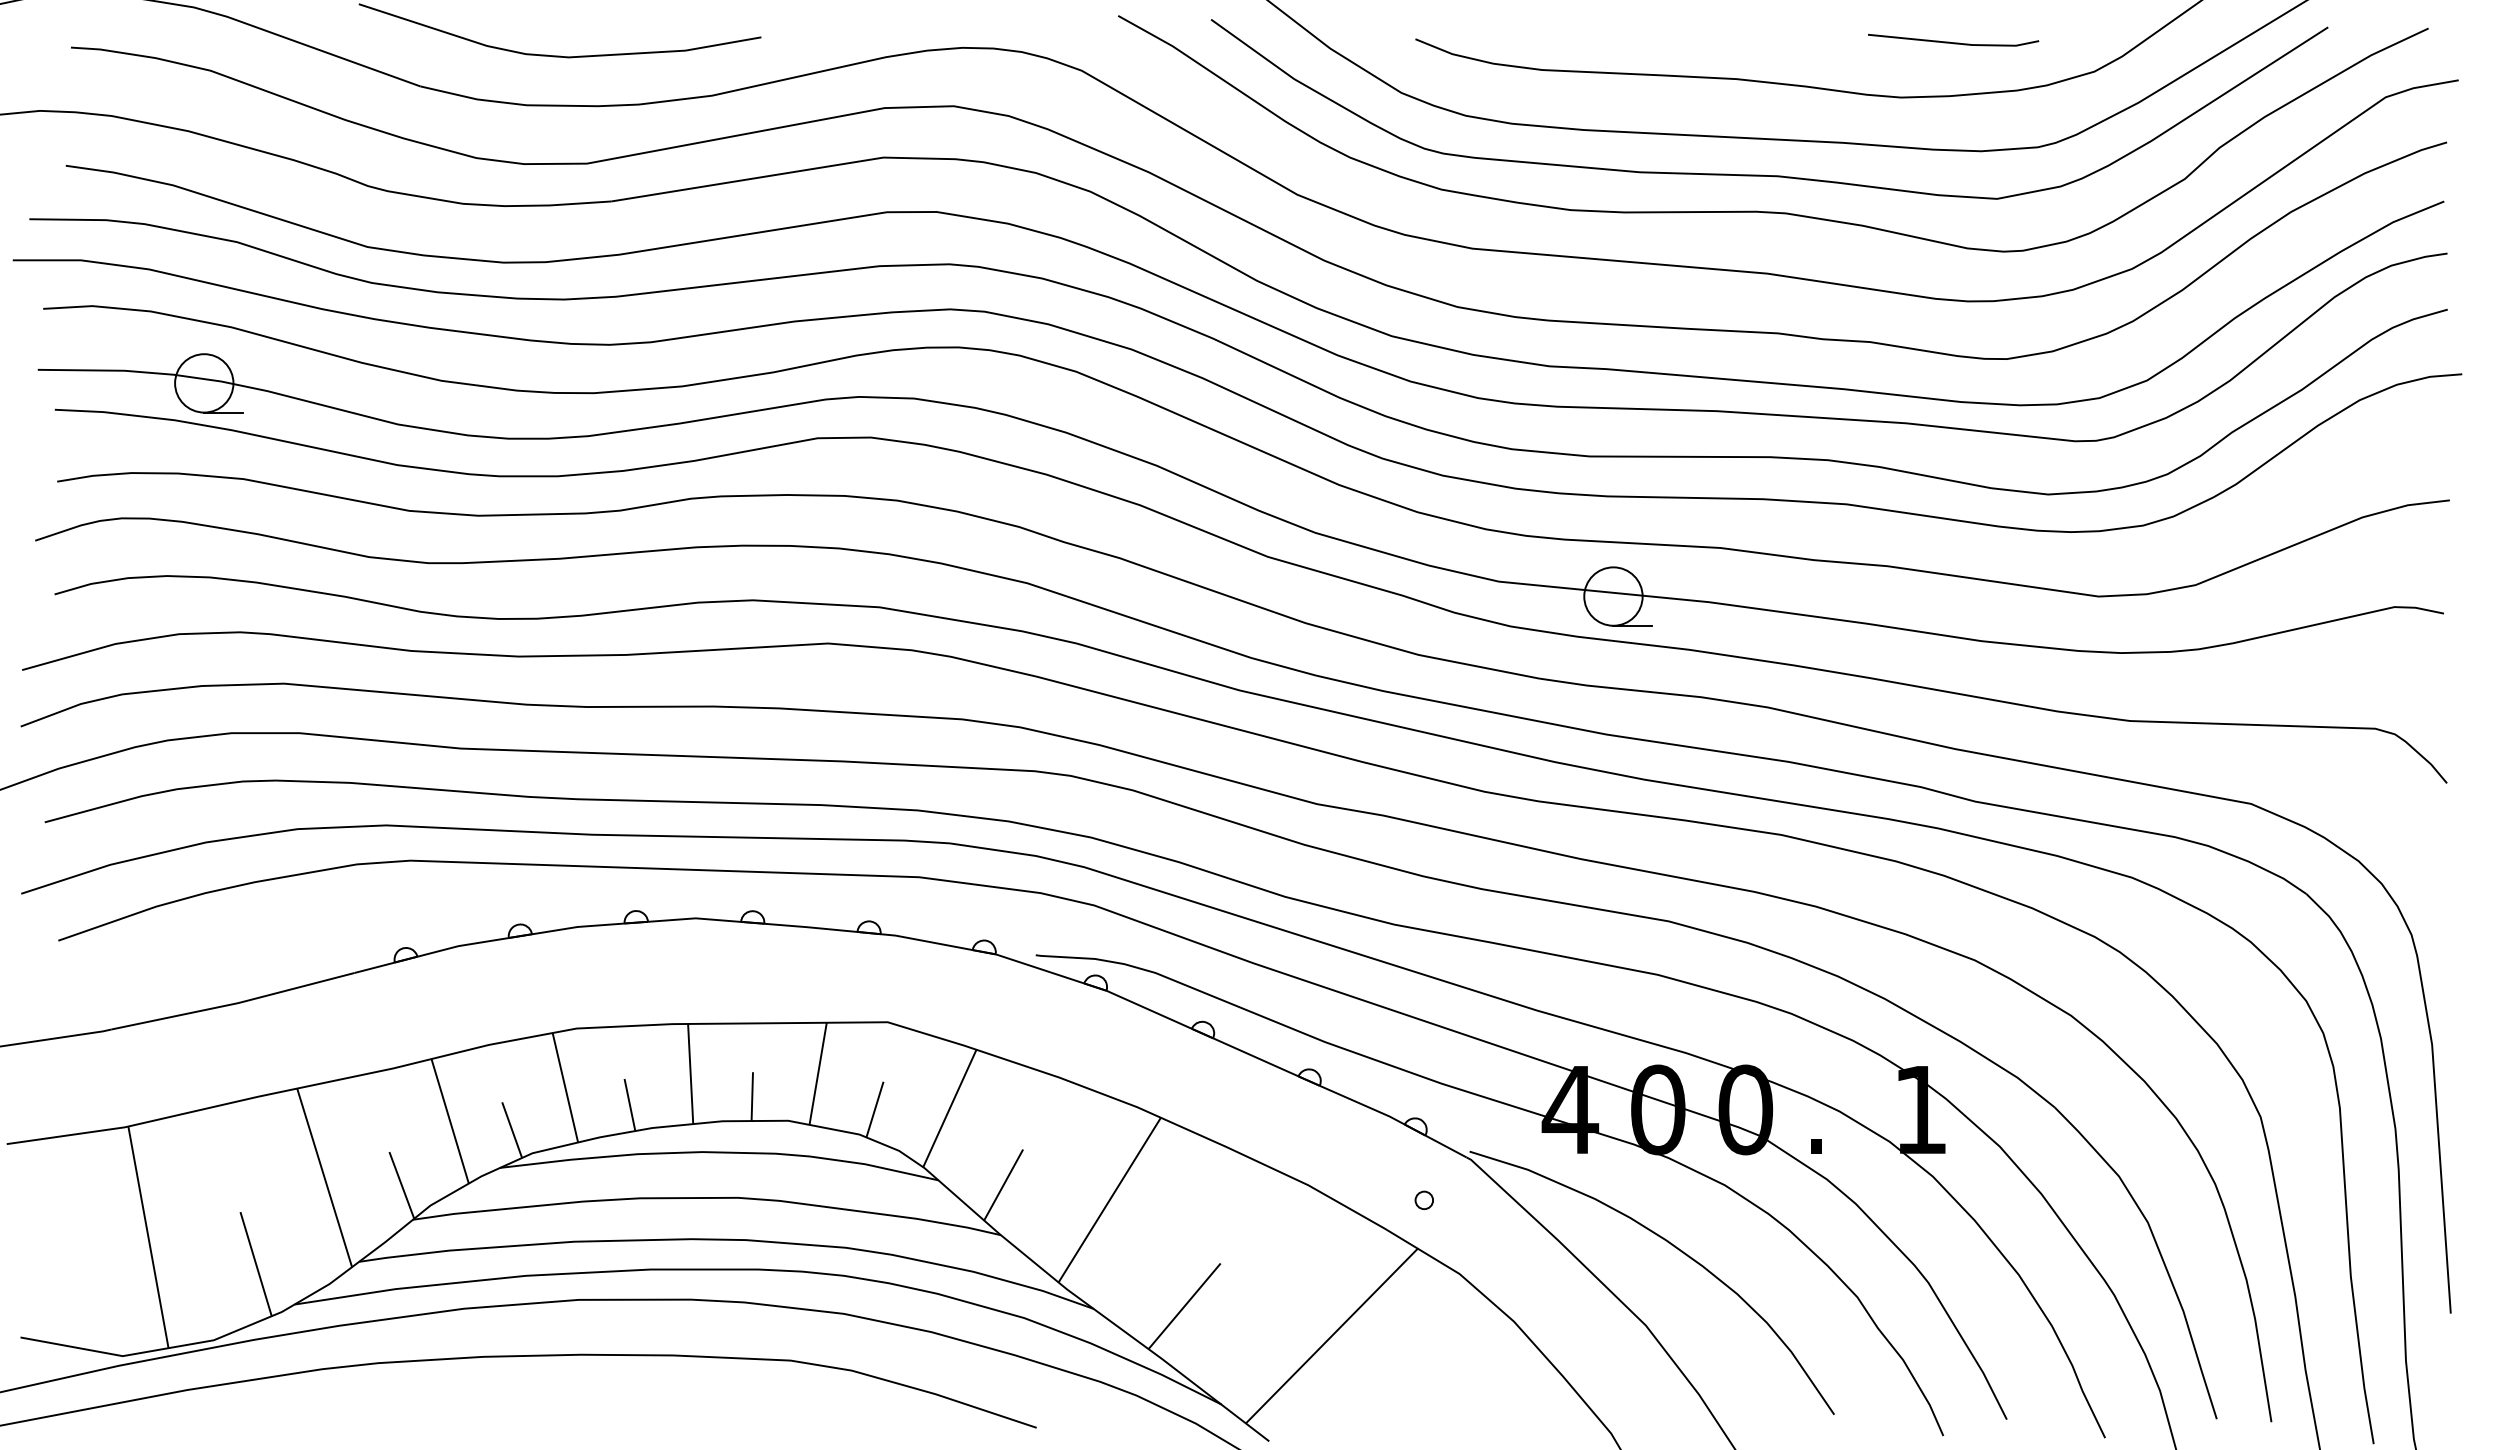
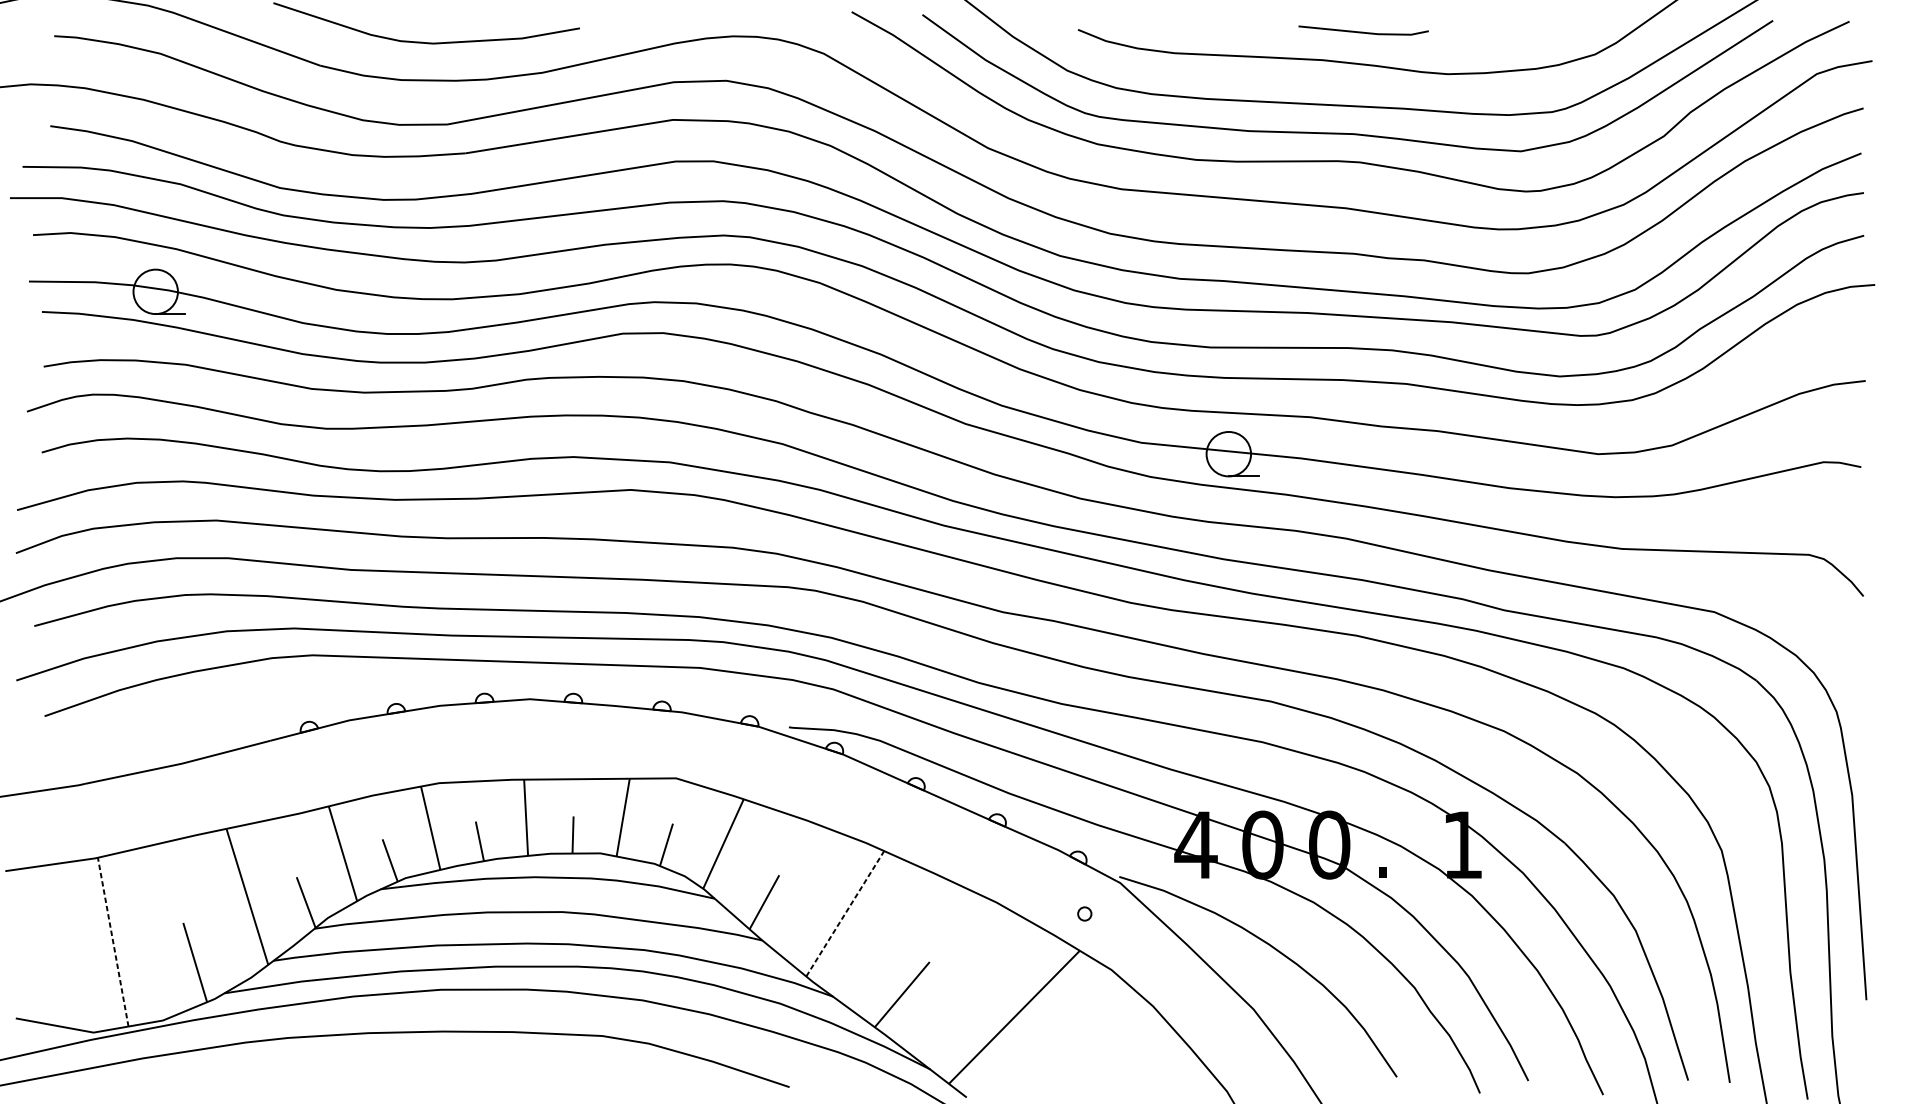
line: (1953, 42) -> (1363, 32), moved
line: (1109, 1200) -> (845, 914), solid -> dashed
line: (148, 1237) -> (113, 942), solid -> dashed

